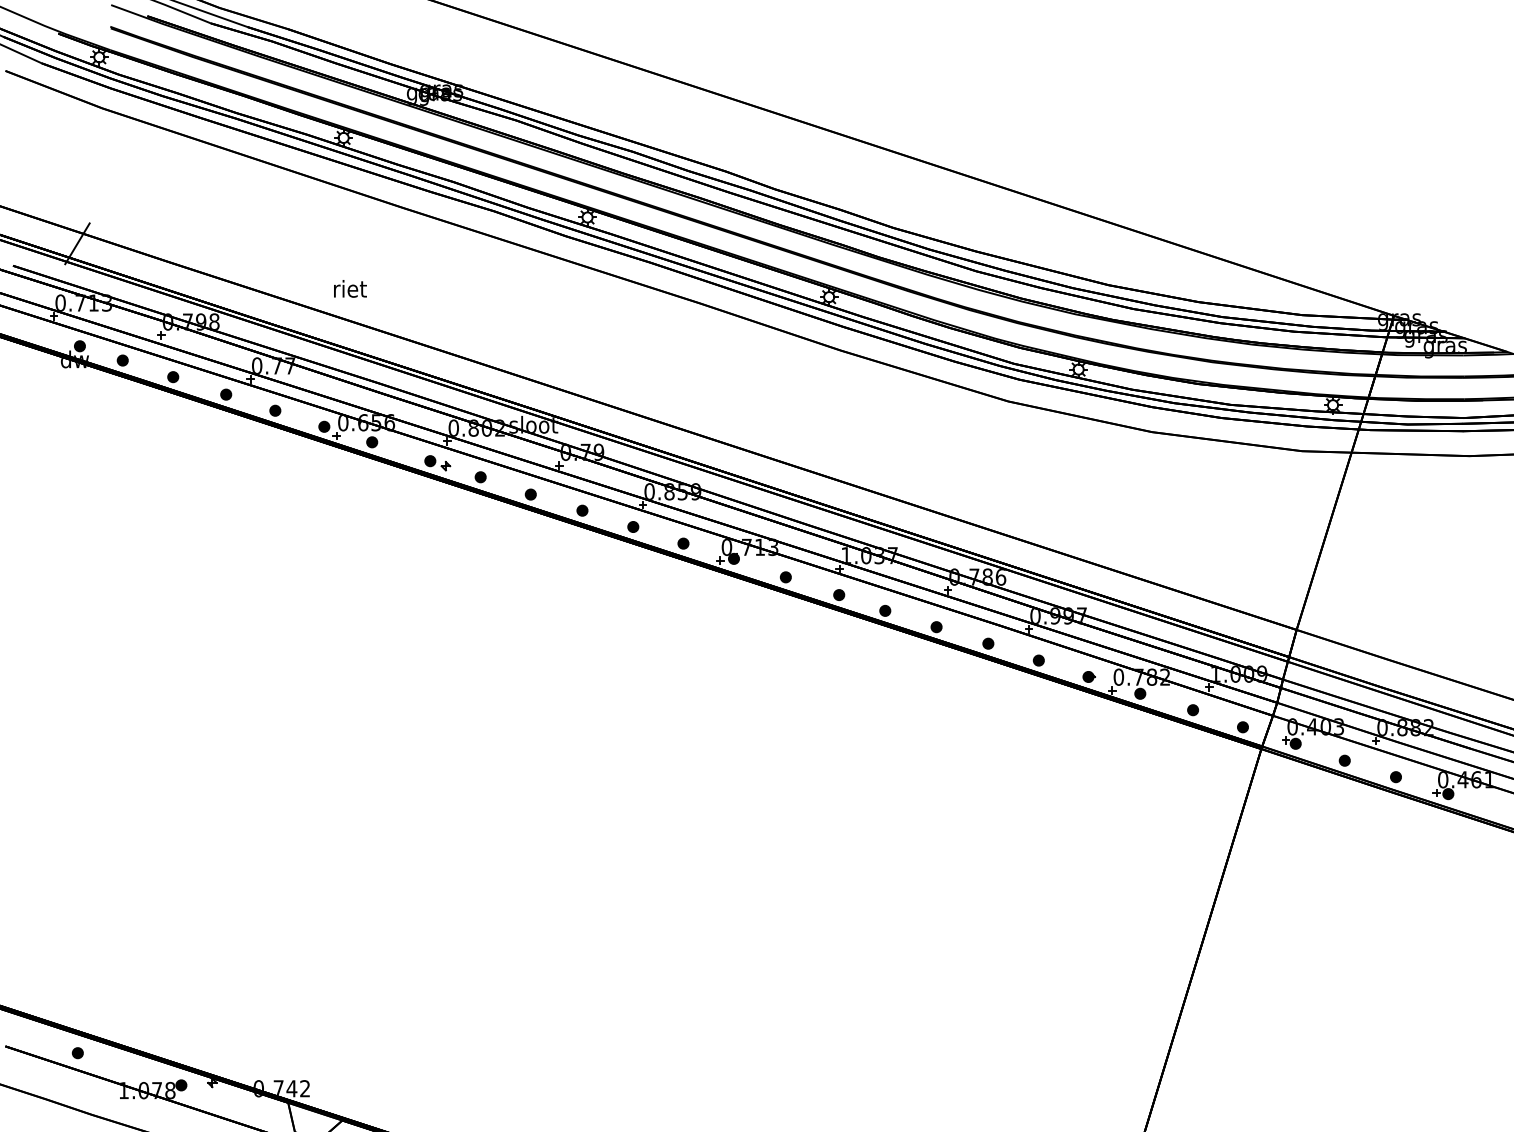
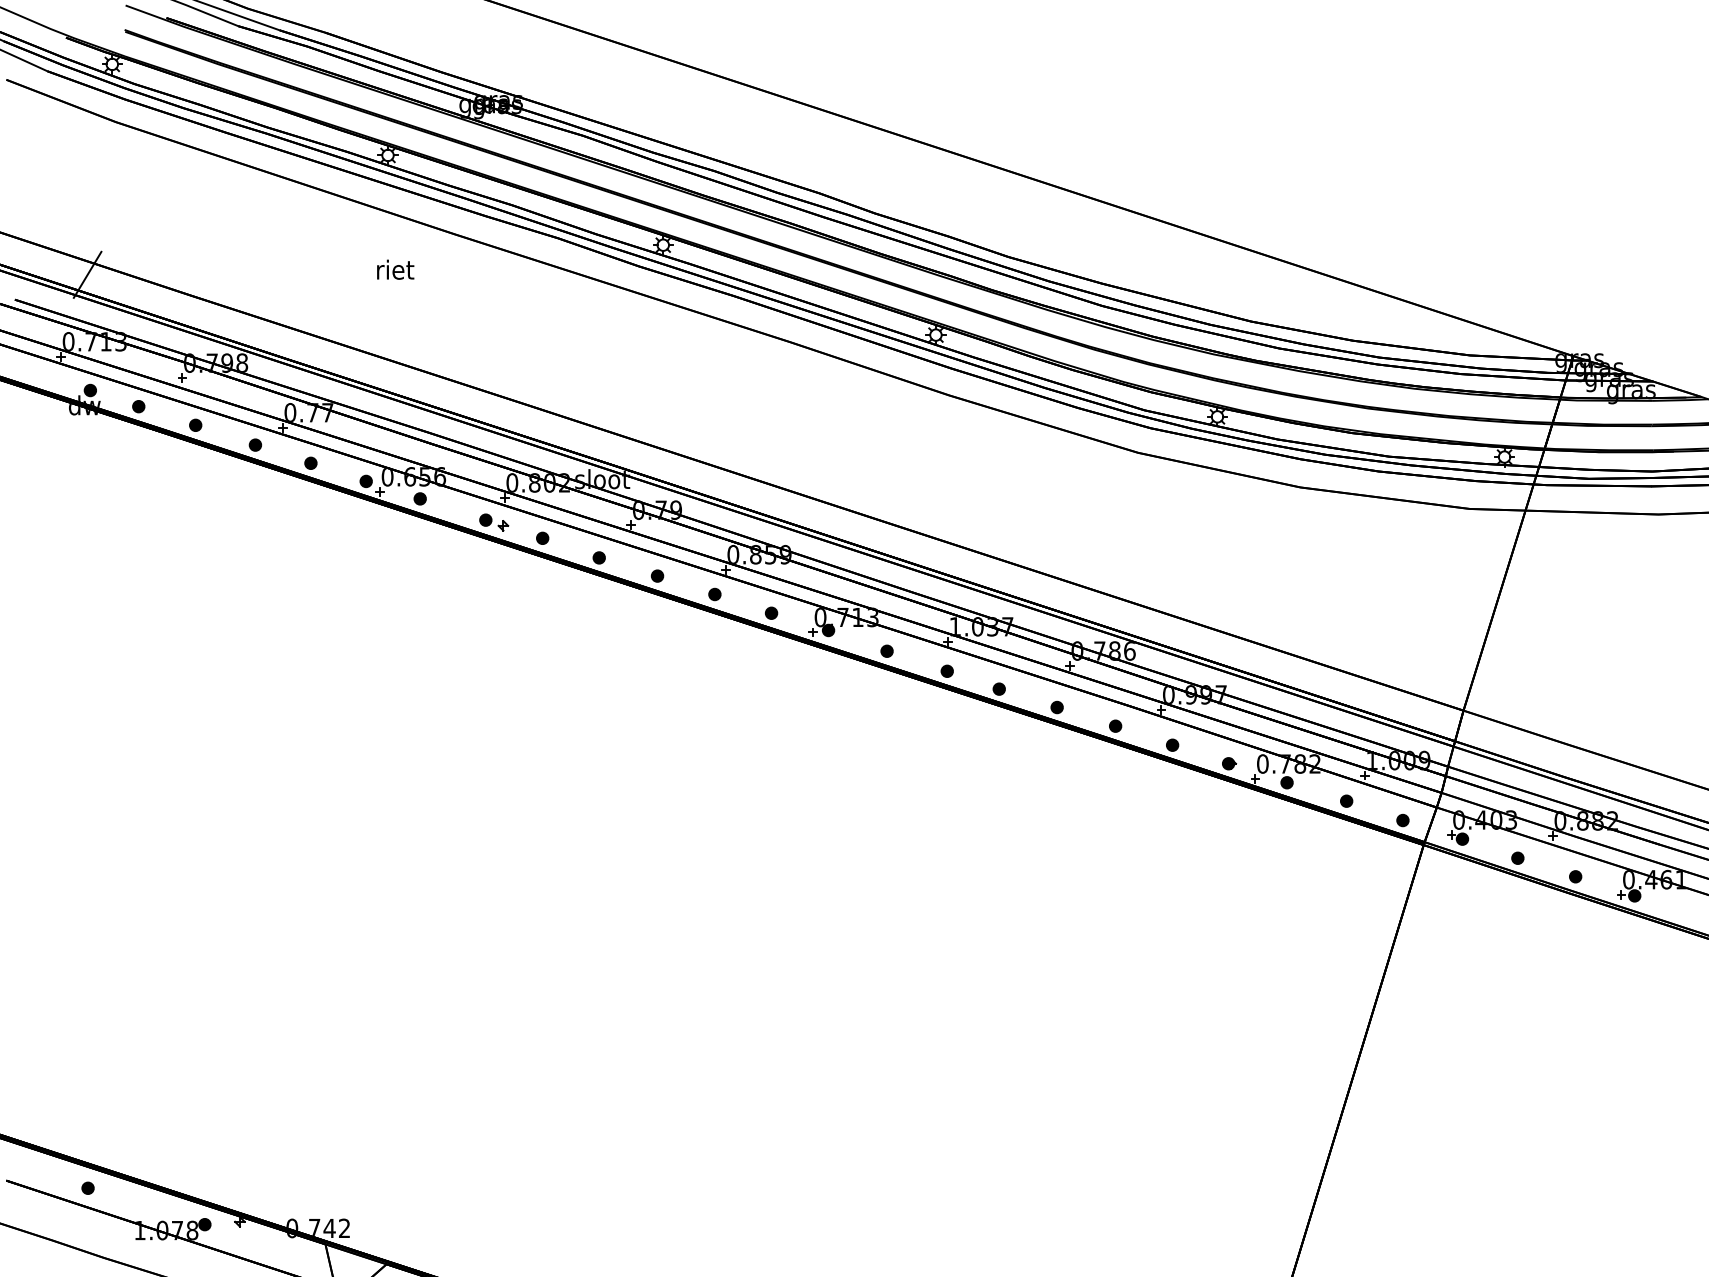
text: (350, 288) -> (395, 269), moved

